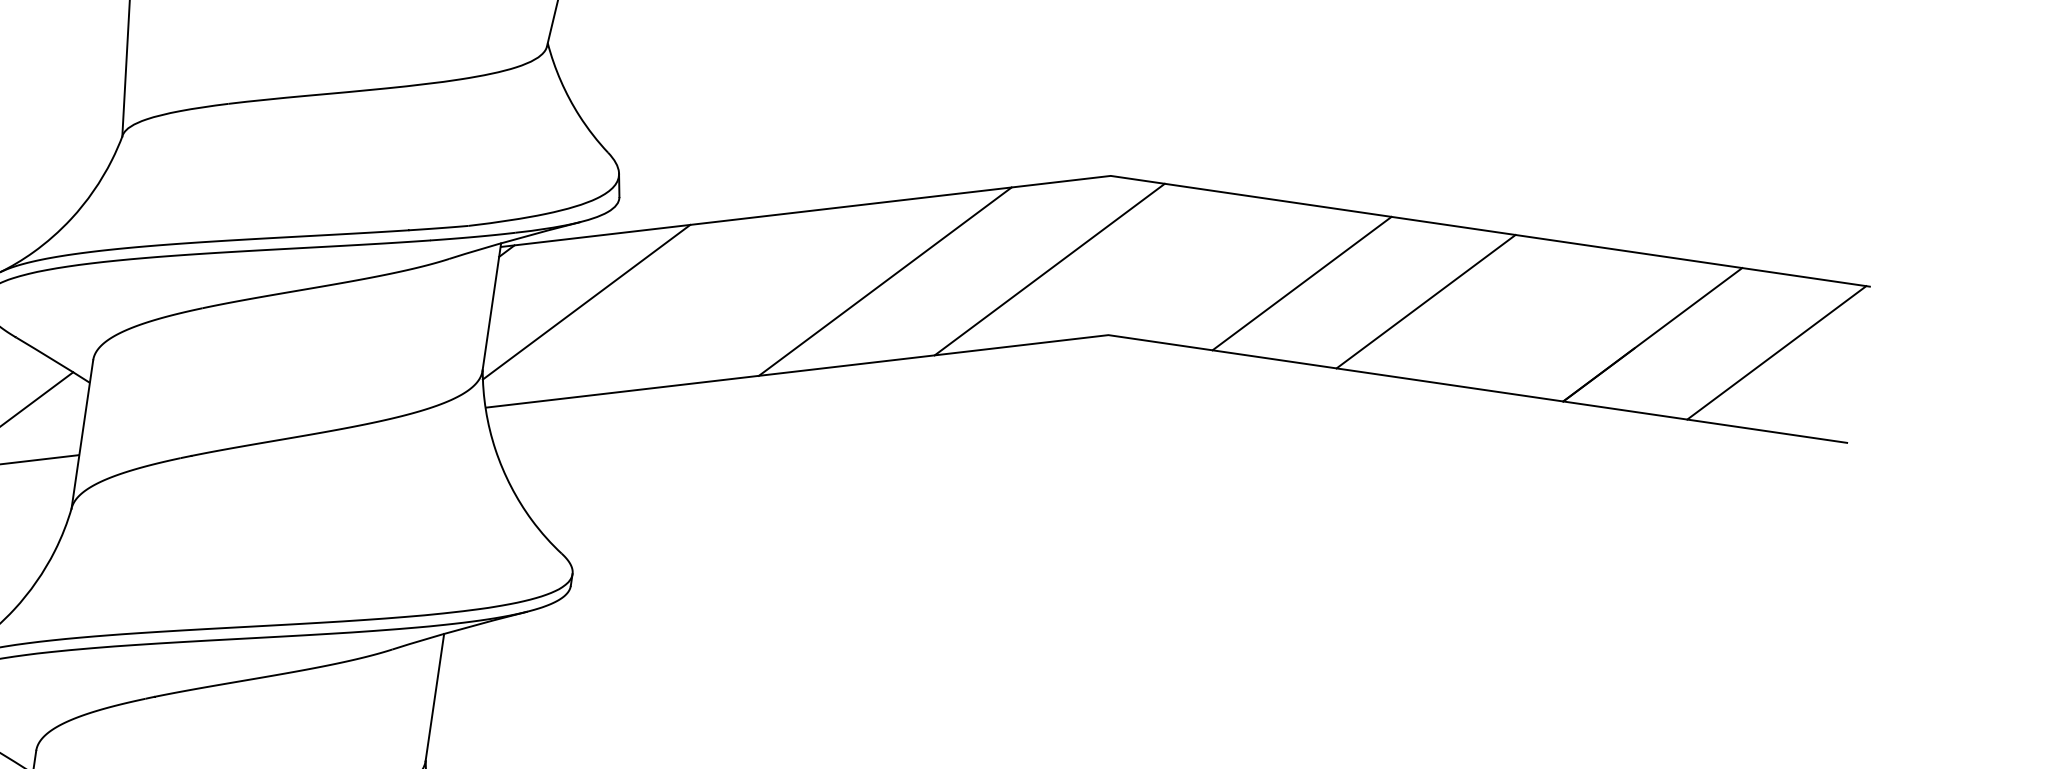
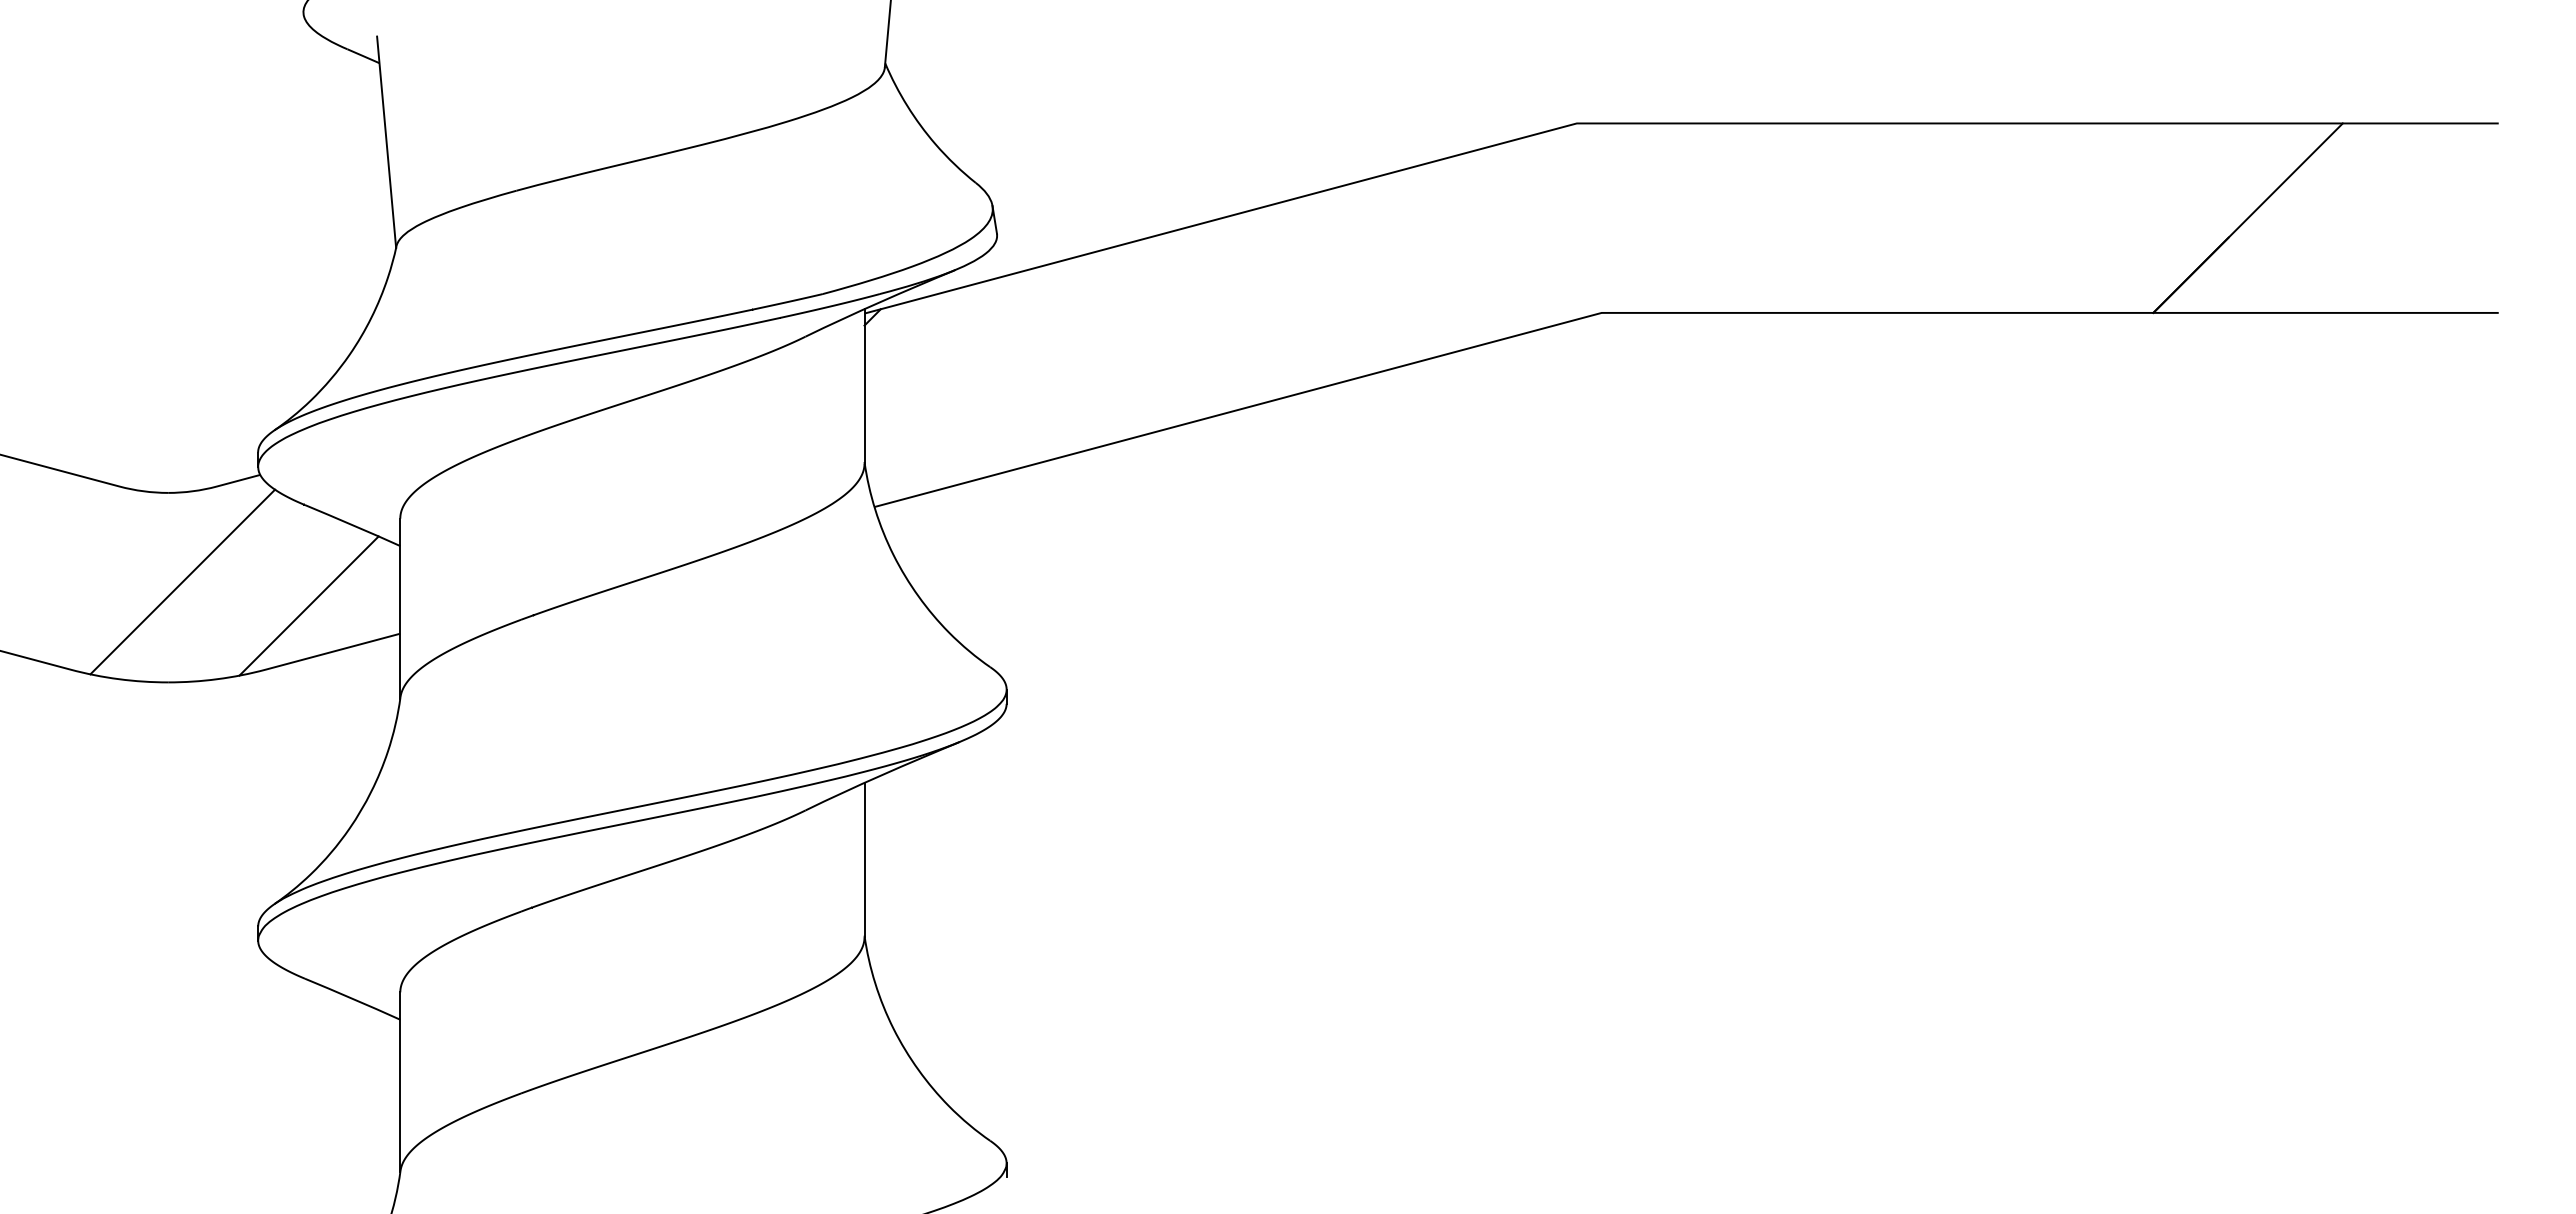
line: (1049, 269) -> (1520, 245), removed
line: (885, 281) -> (1327, 287), removed
line: (1301, 283) -> (1822, 217), removed
line: (1425, 301) -> (1972, 217), removed
line: (586, 302) -> (976, 364), removed
line: (1776, 352) -> (2398, 217), removed

